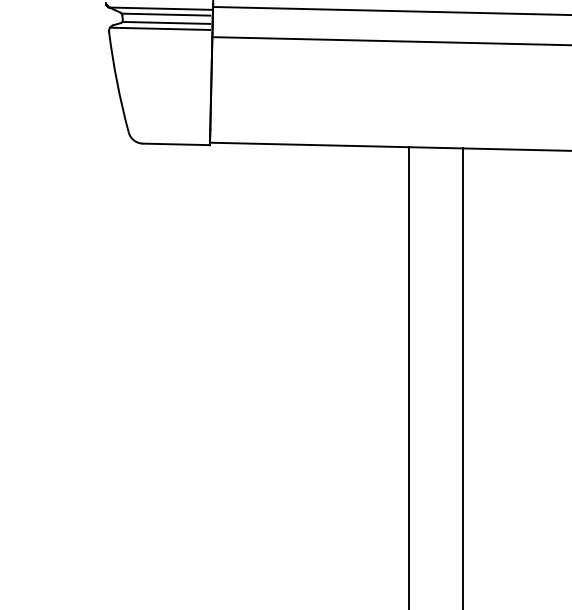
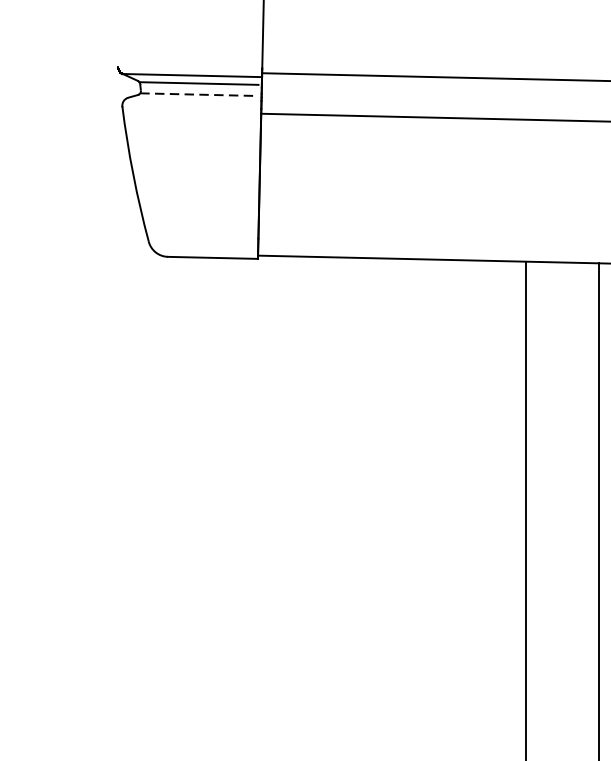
line: (166, 22) -> (199, 94), solid -> dashed
line: (160, 28) -> (191, 102), removed

